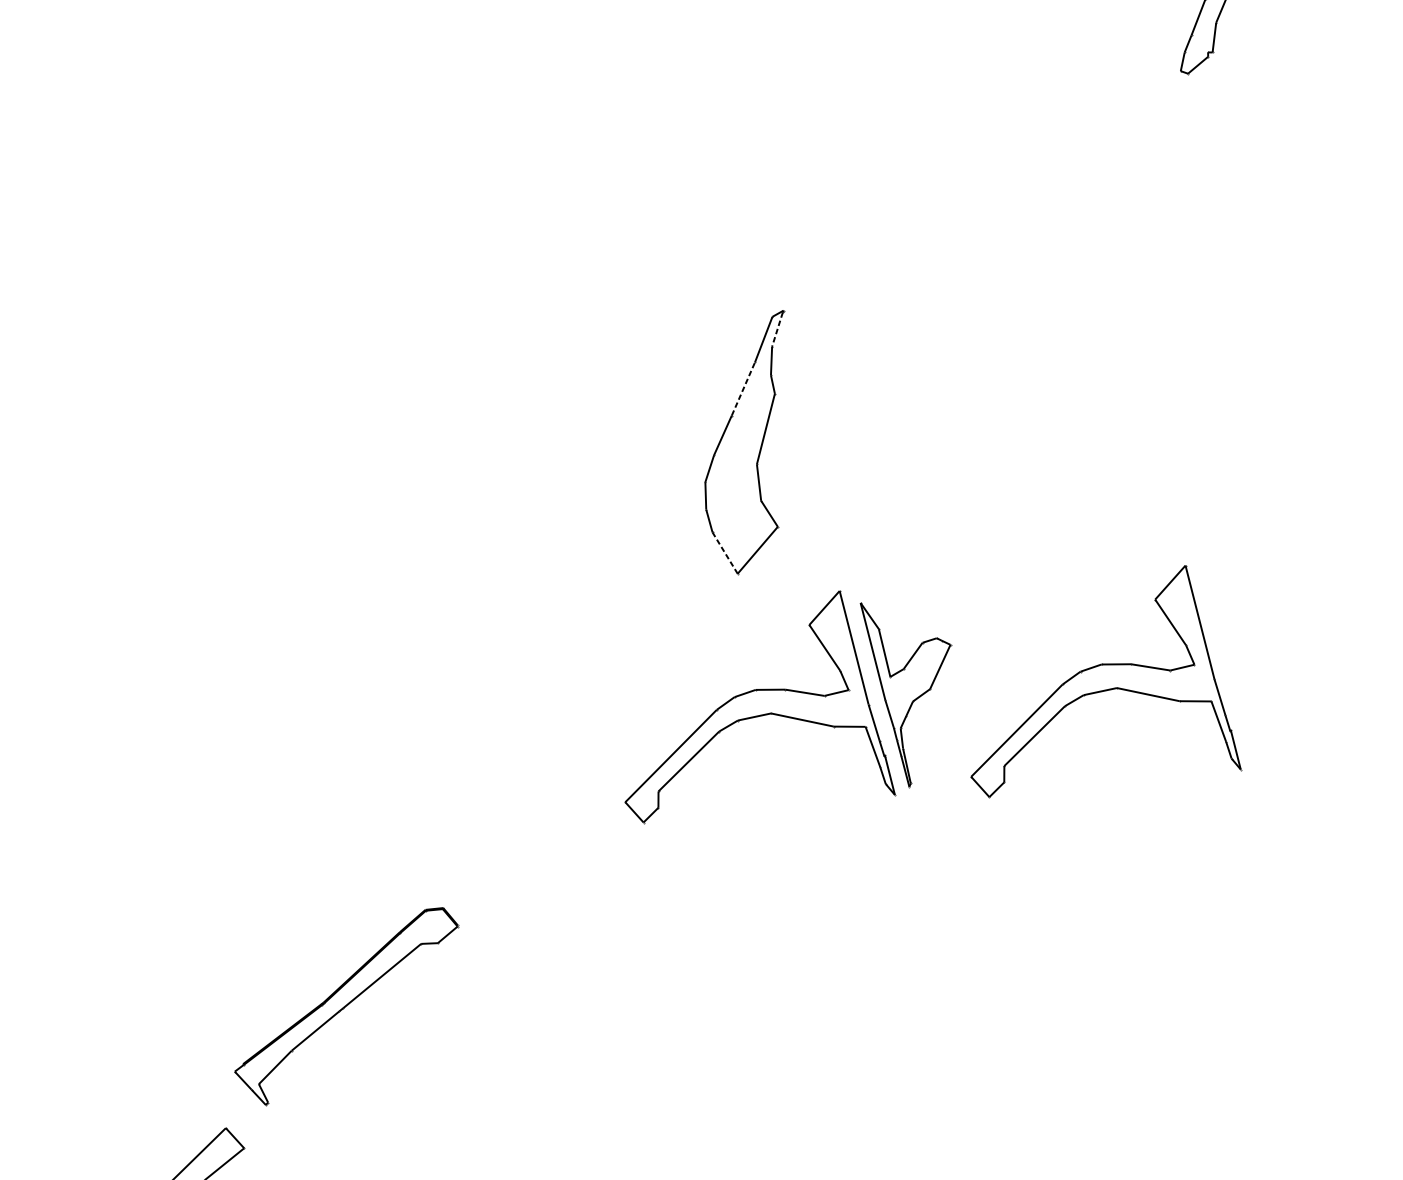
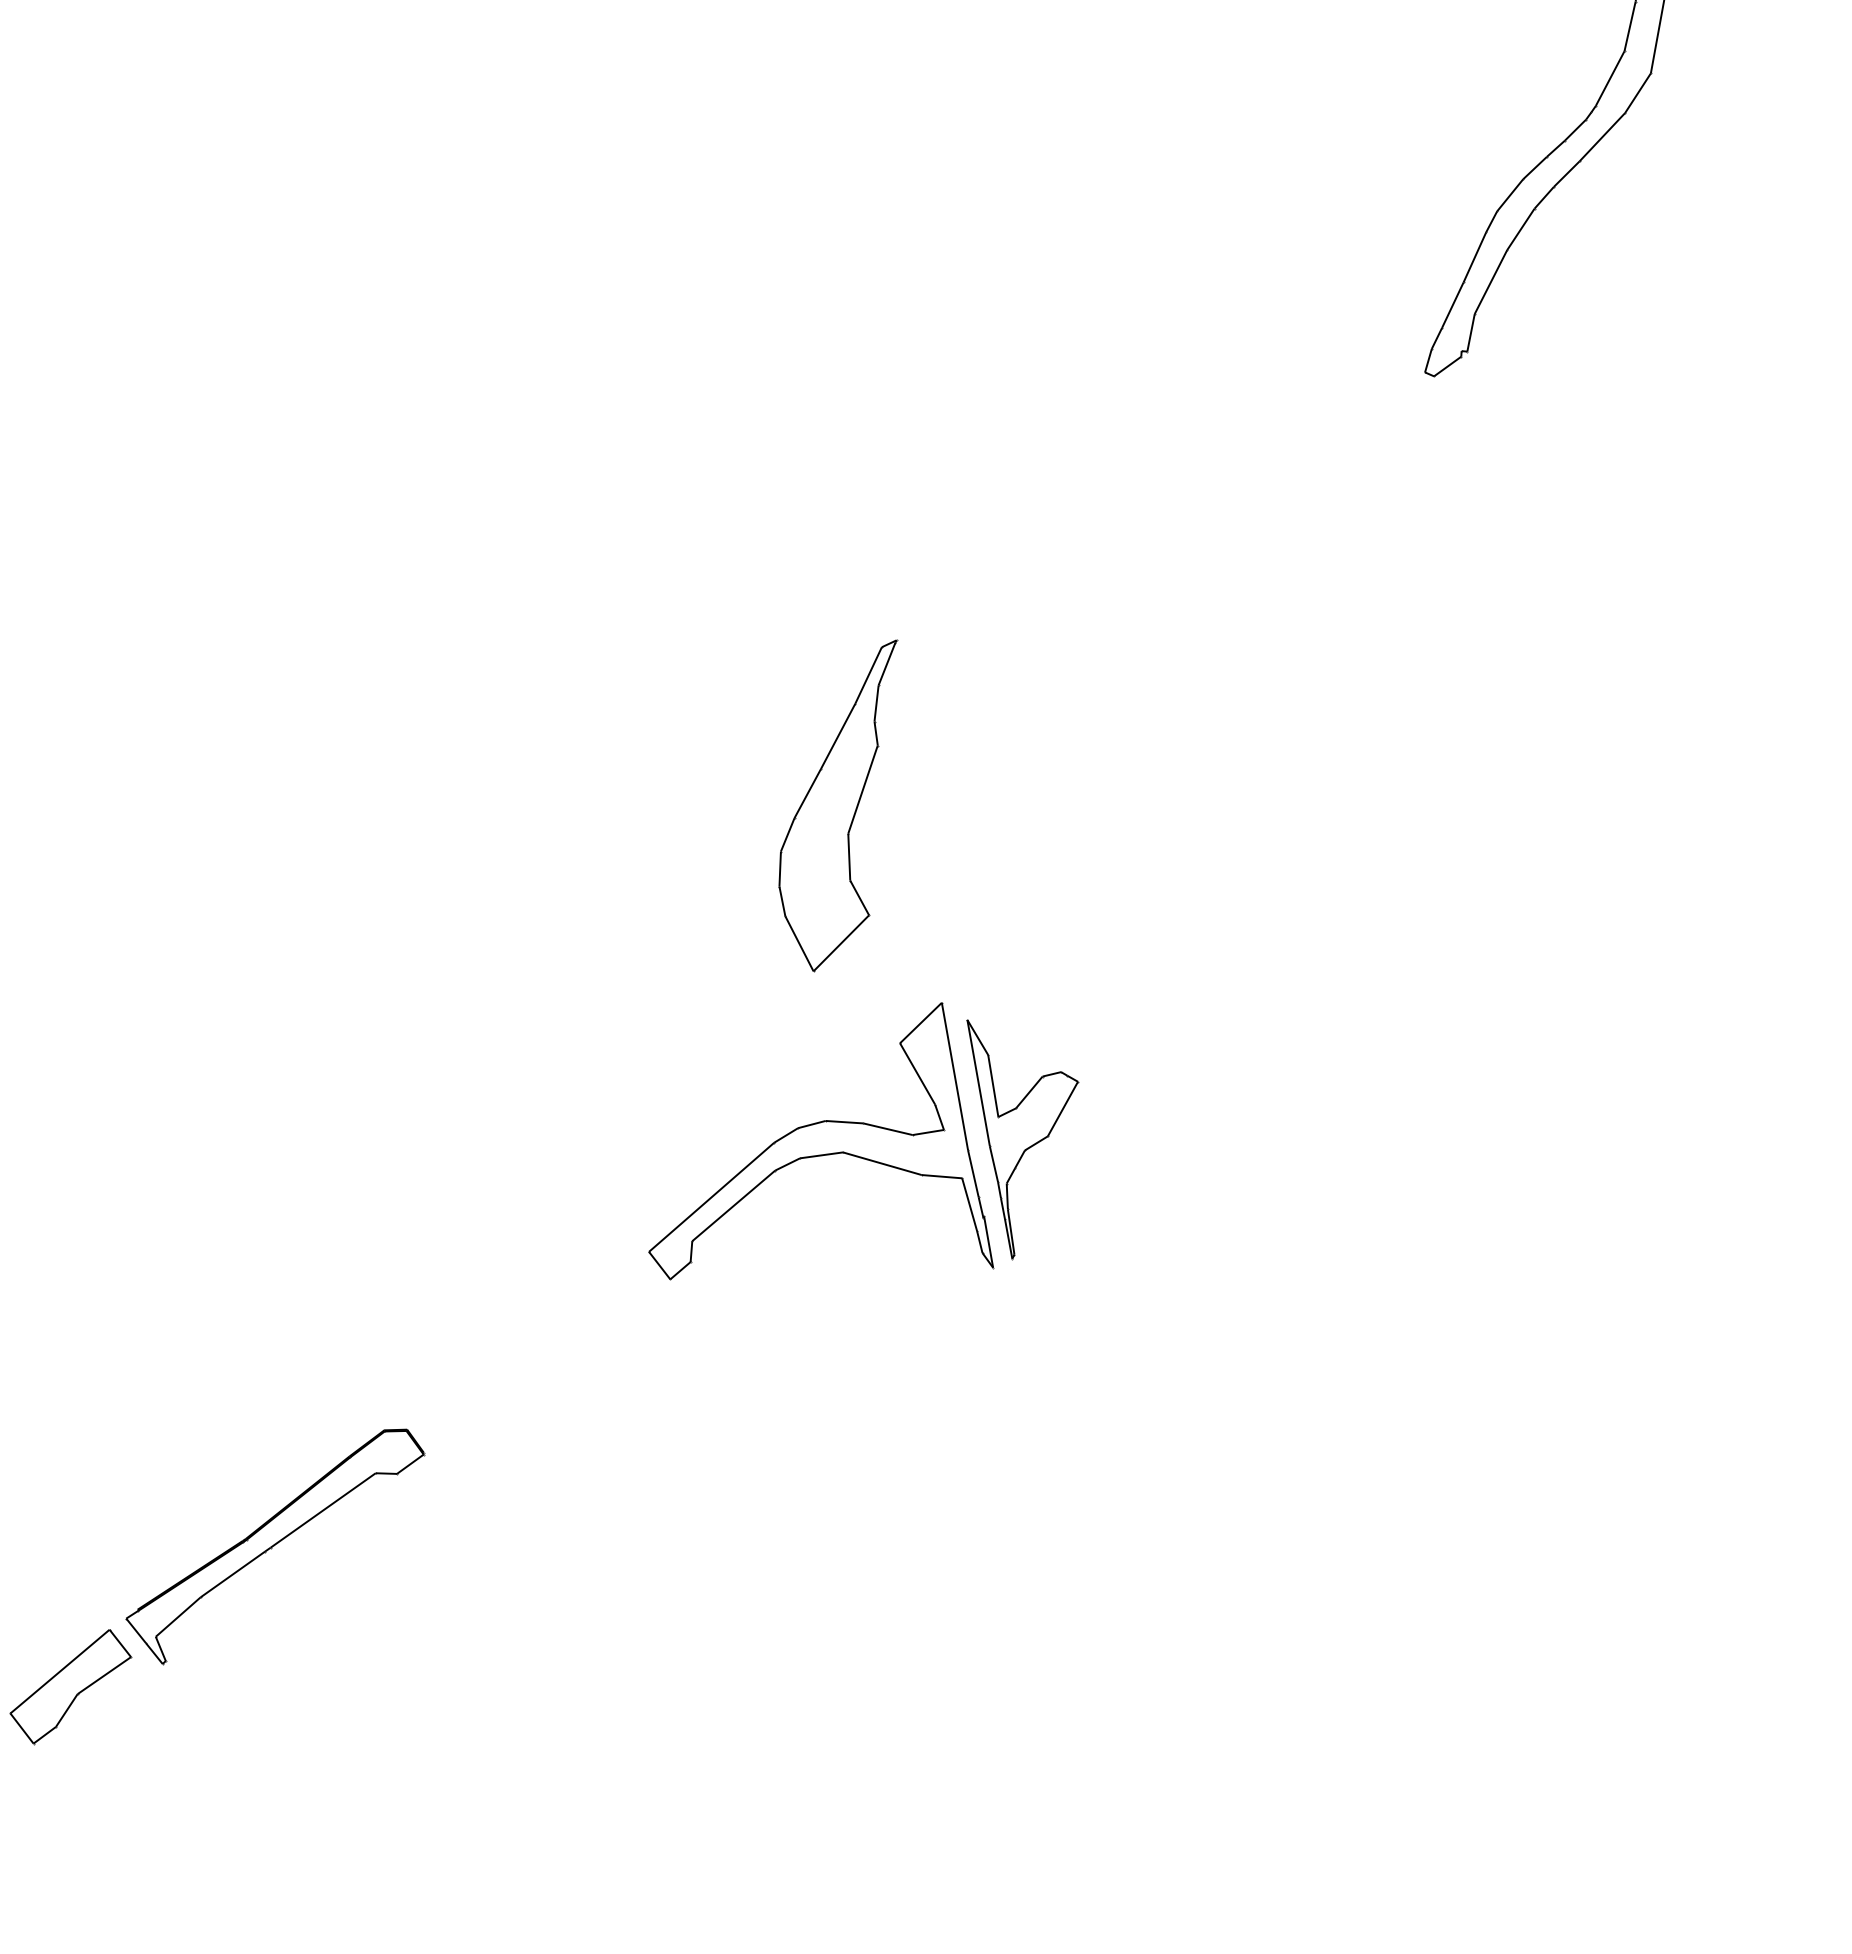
line: (777, 329) -> (887, 664), dashed -> solid
line: (743, 389) -> (838, 736), dashed -> solid
line: (725, 552) -> (799, 943), dashed -> solid
part: (1099, 680) -> (1264, 1141), removed
part: (347, 1006) -> (275, 1546), moved

